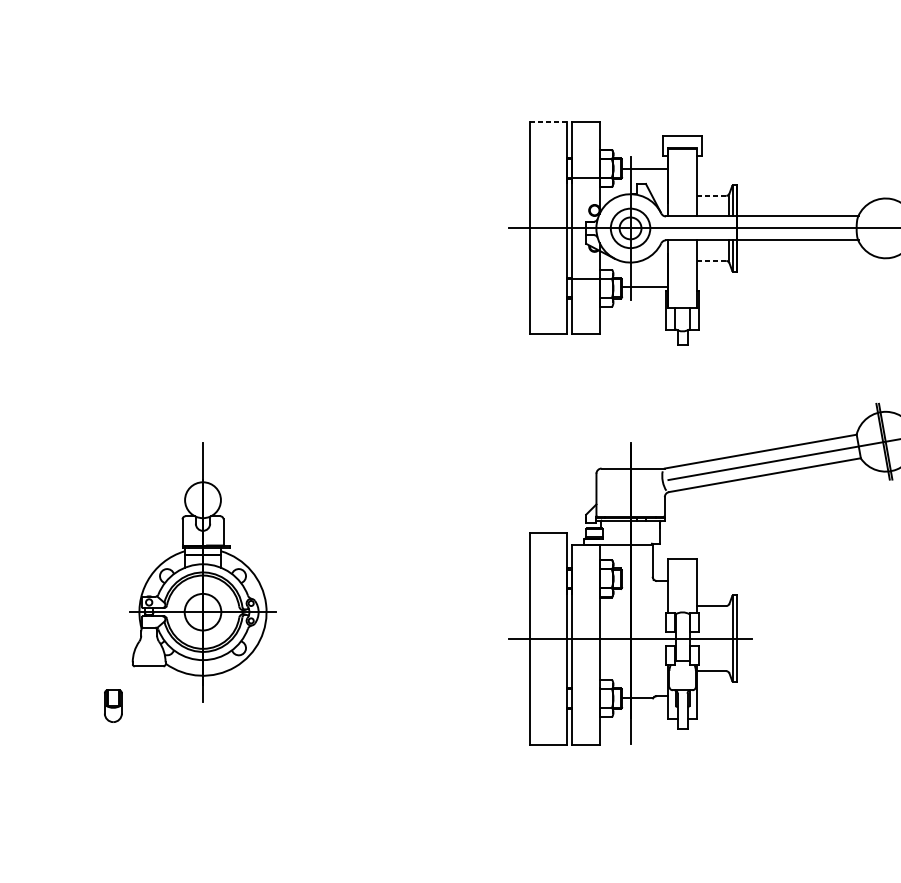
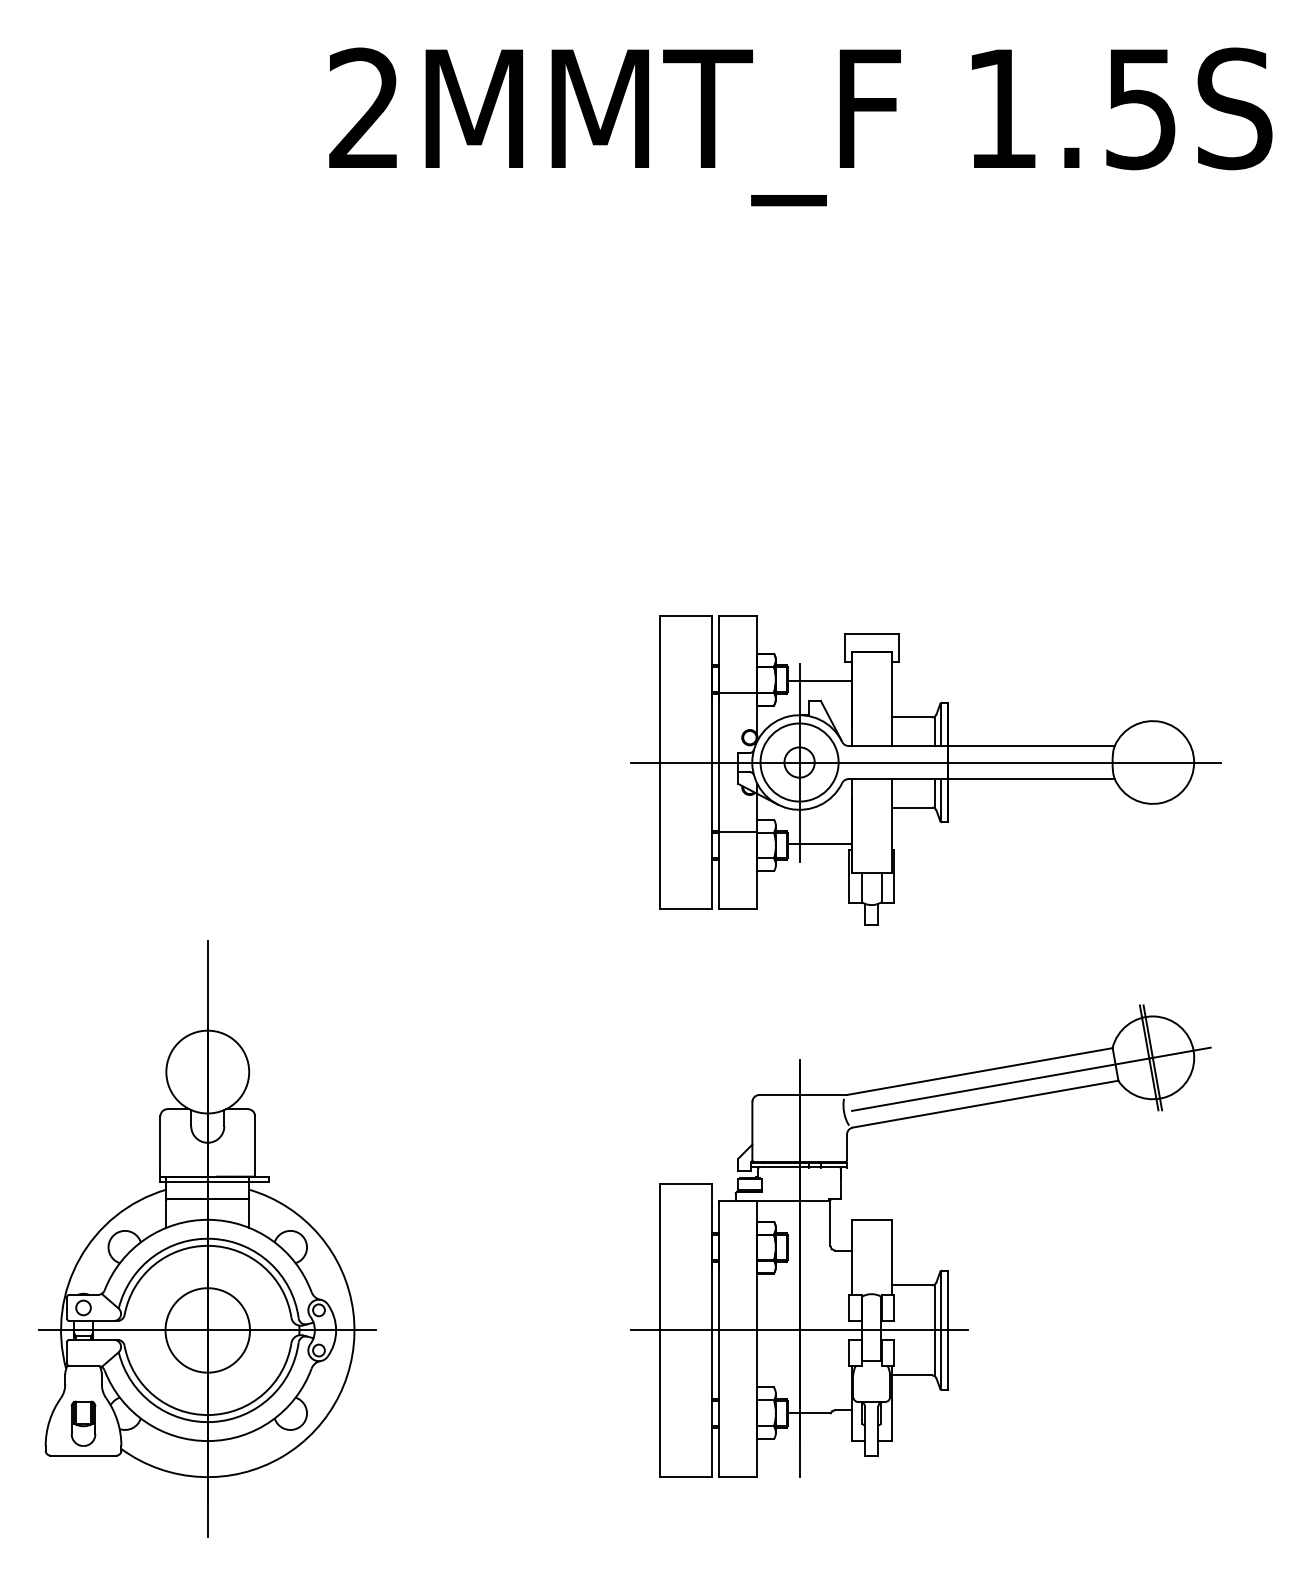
line: (548, 122) -> (686, 615), dashed -> solid
line: (711, 195) -> (911, 717), dashed -> solid
circle: (630, 228) -> (799, 762), size x1.43
line: (711, 260) -> (911, 807), dashed -> solid
part: (202, 572) -> (207, 1238), size x1.67
line: (728, 638) -> (935, 1330), added

